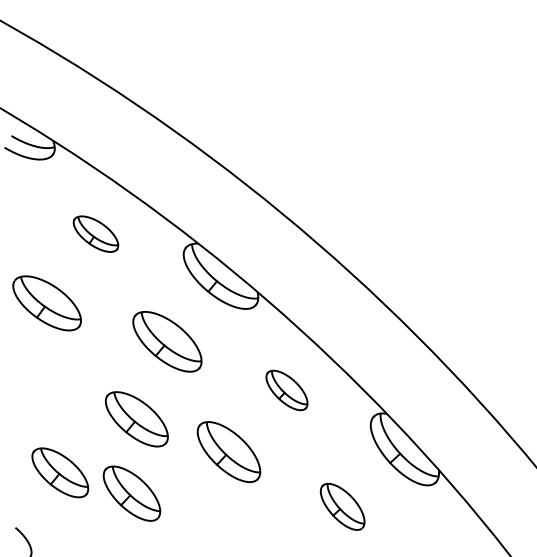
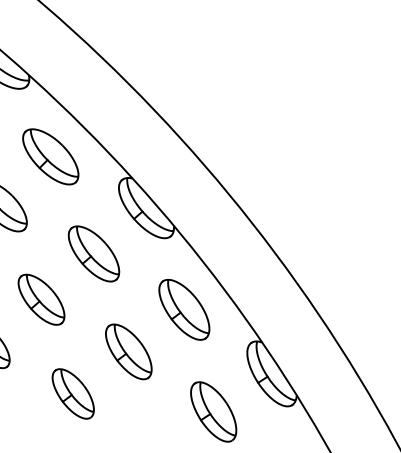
part: (95, 233) -> (50, 156), size x1.67
part: (286, 390) -> (183, 309), size x1.67
part: (136, 419) -> (41, 299), moved
part: (131, 493) -> (72, 393), moved
part: (342, 506) -> (213, 411), size x1.43

